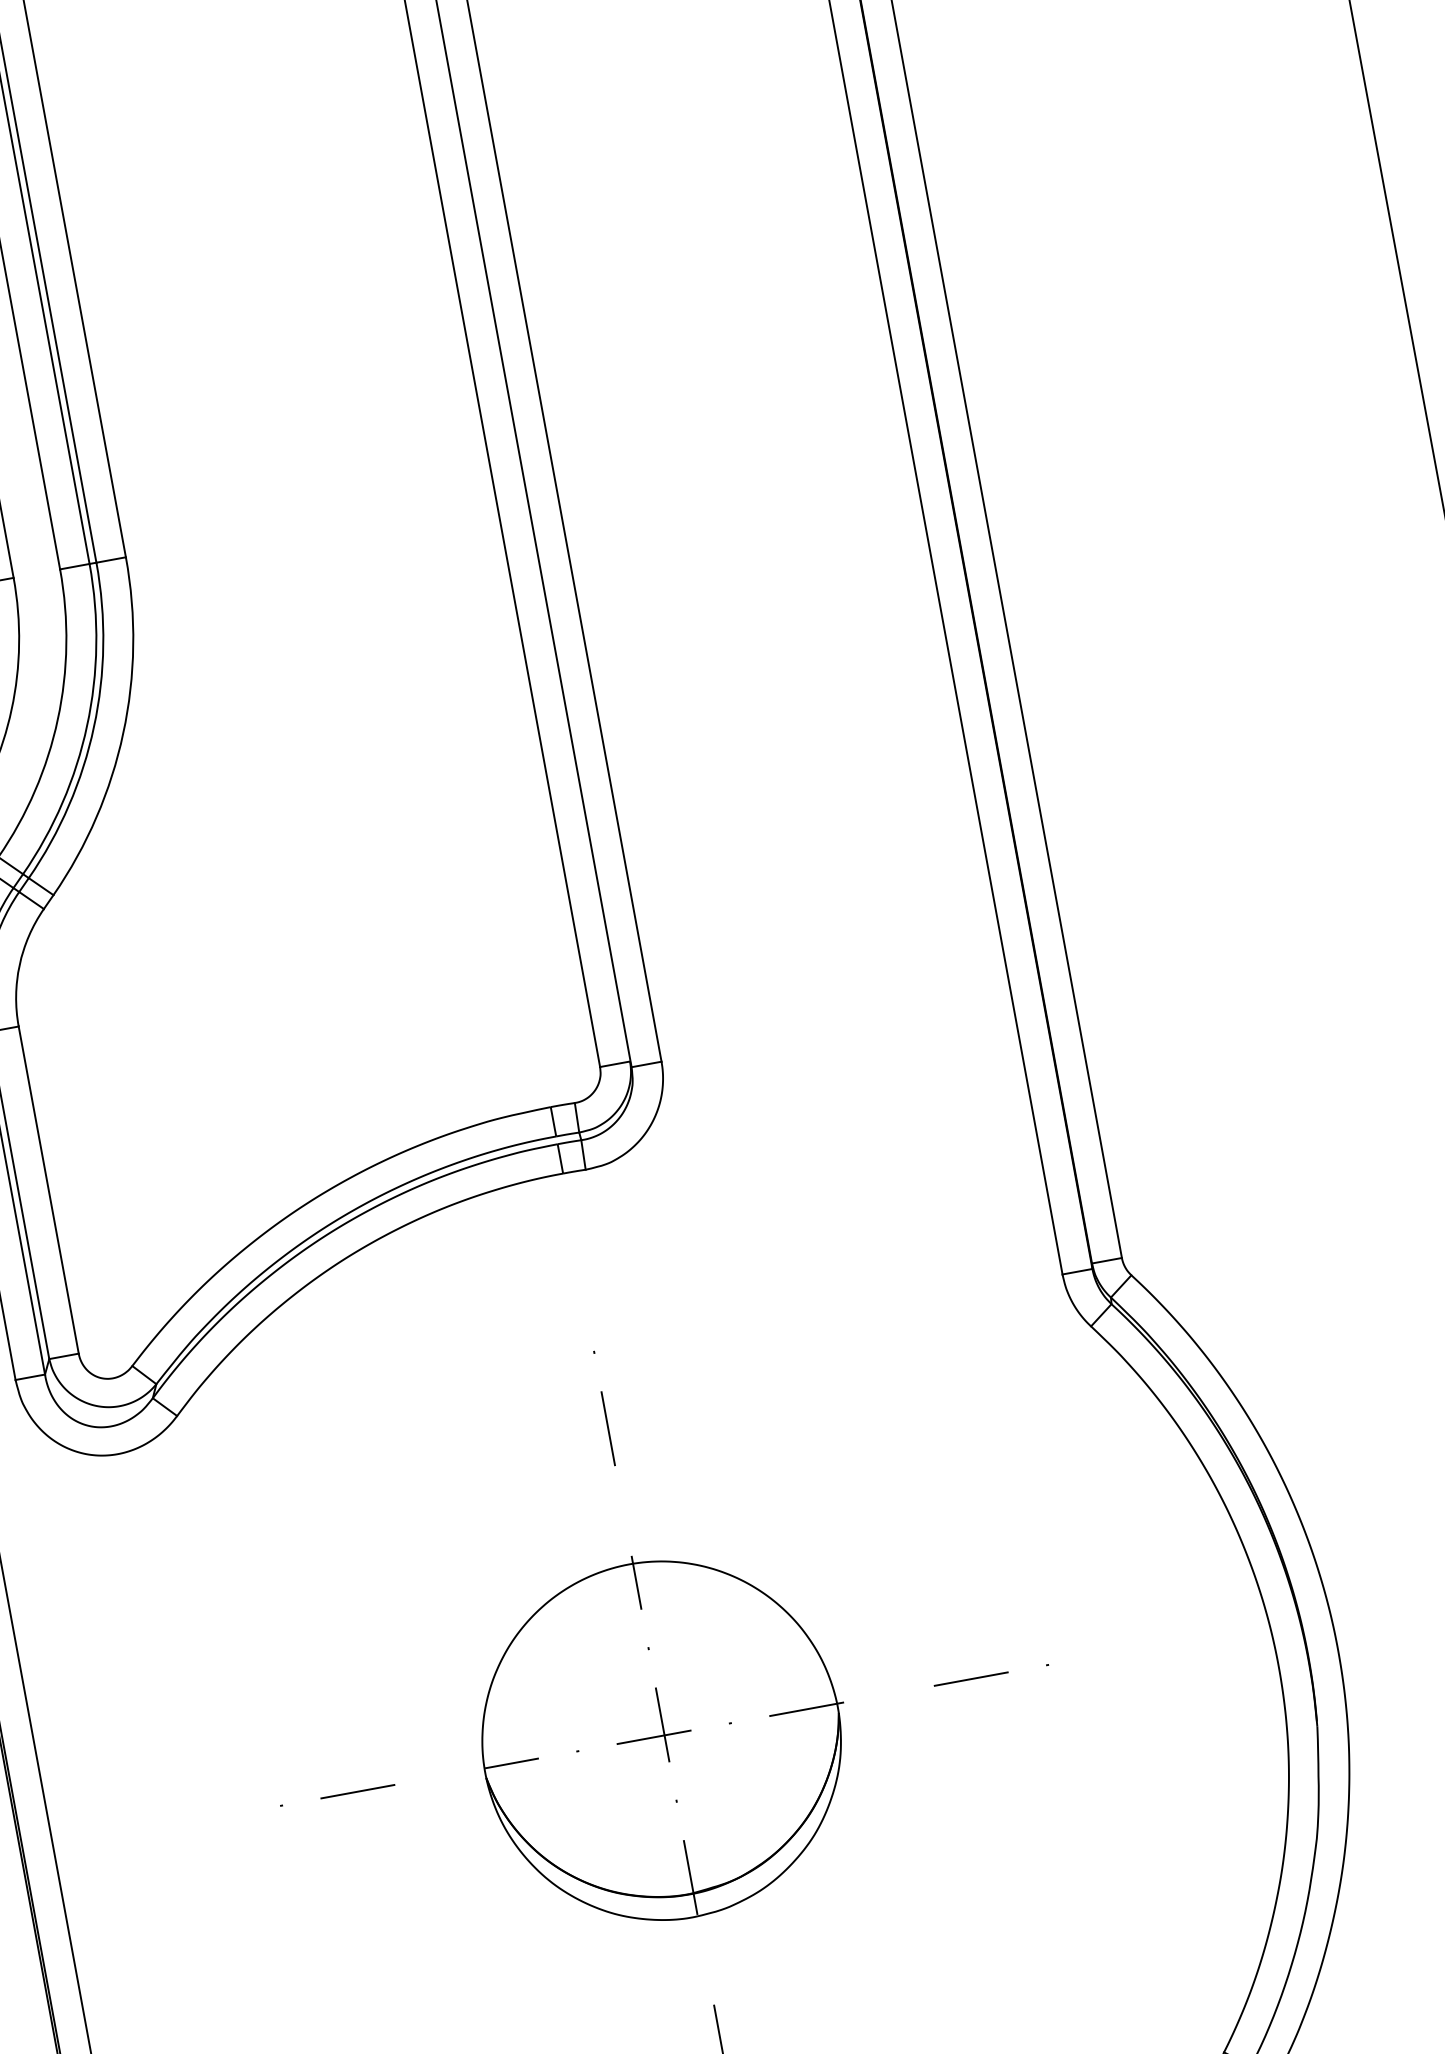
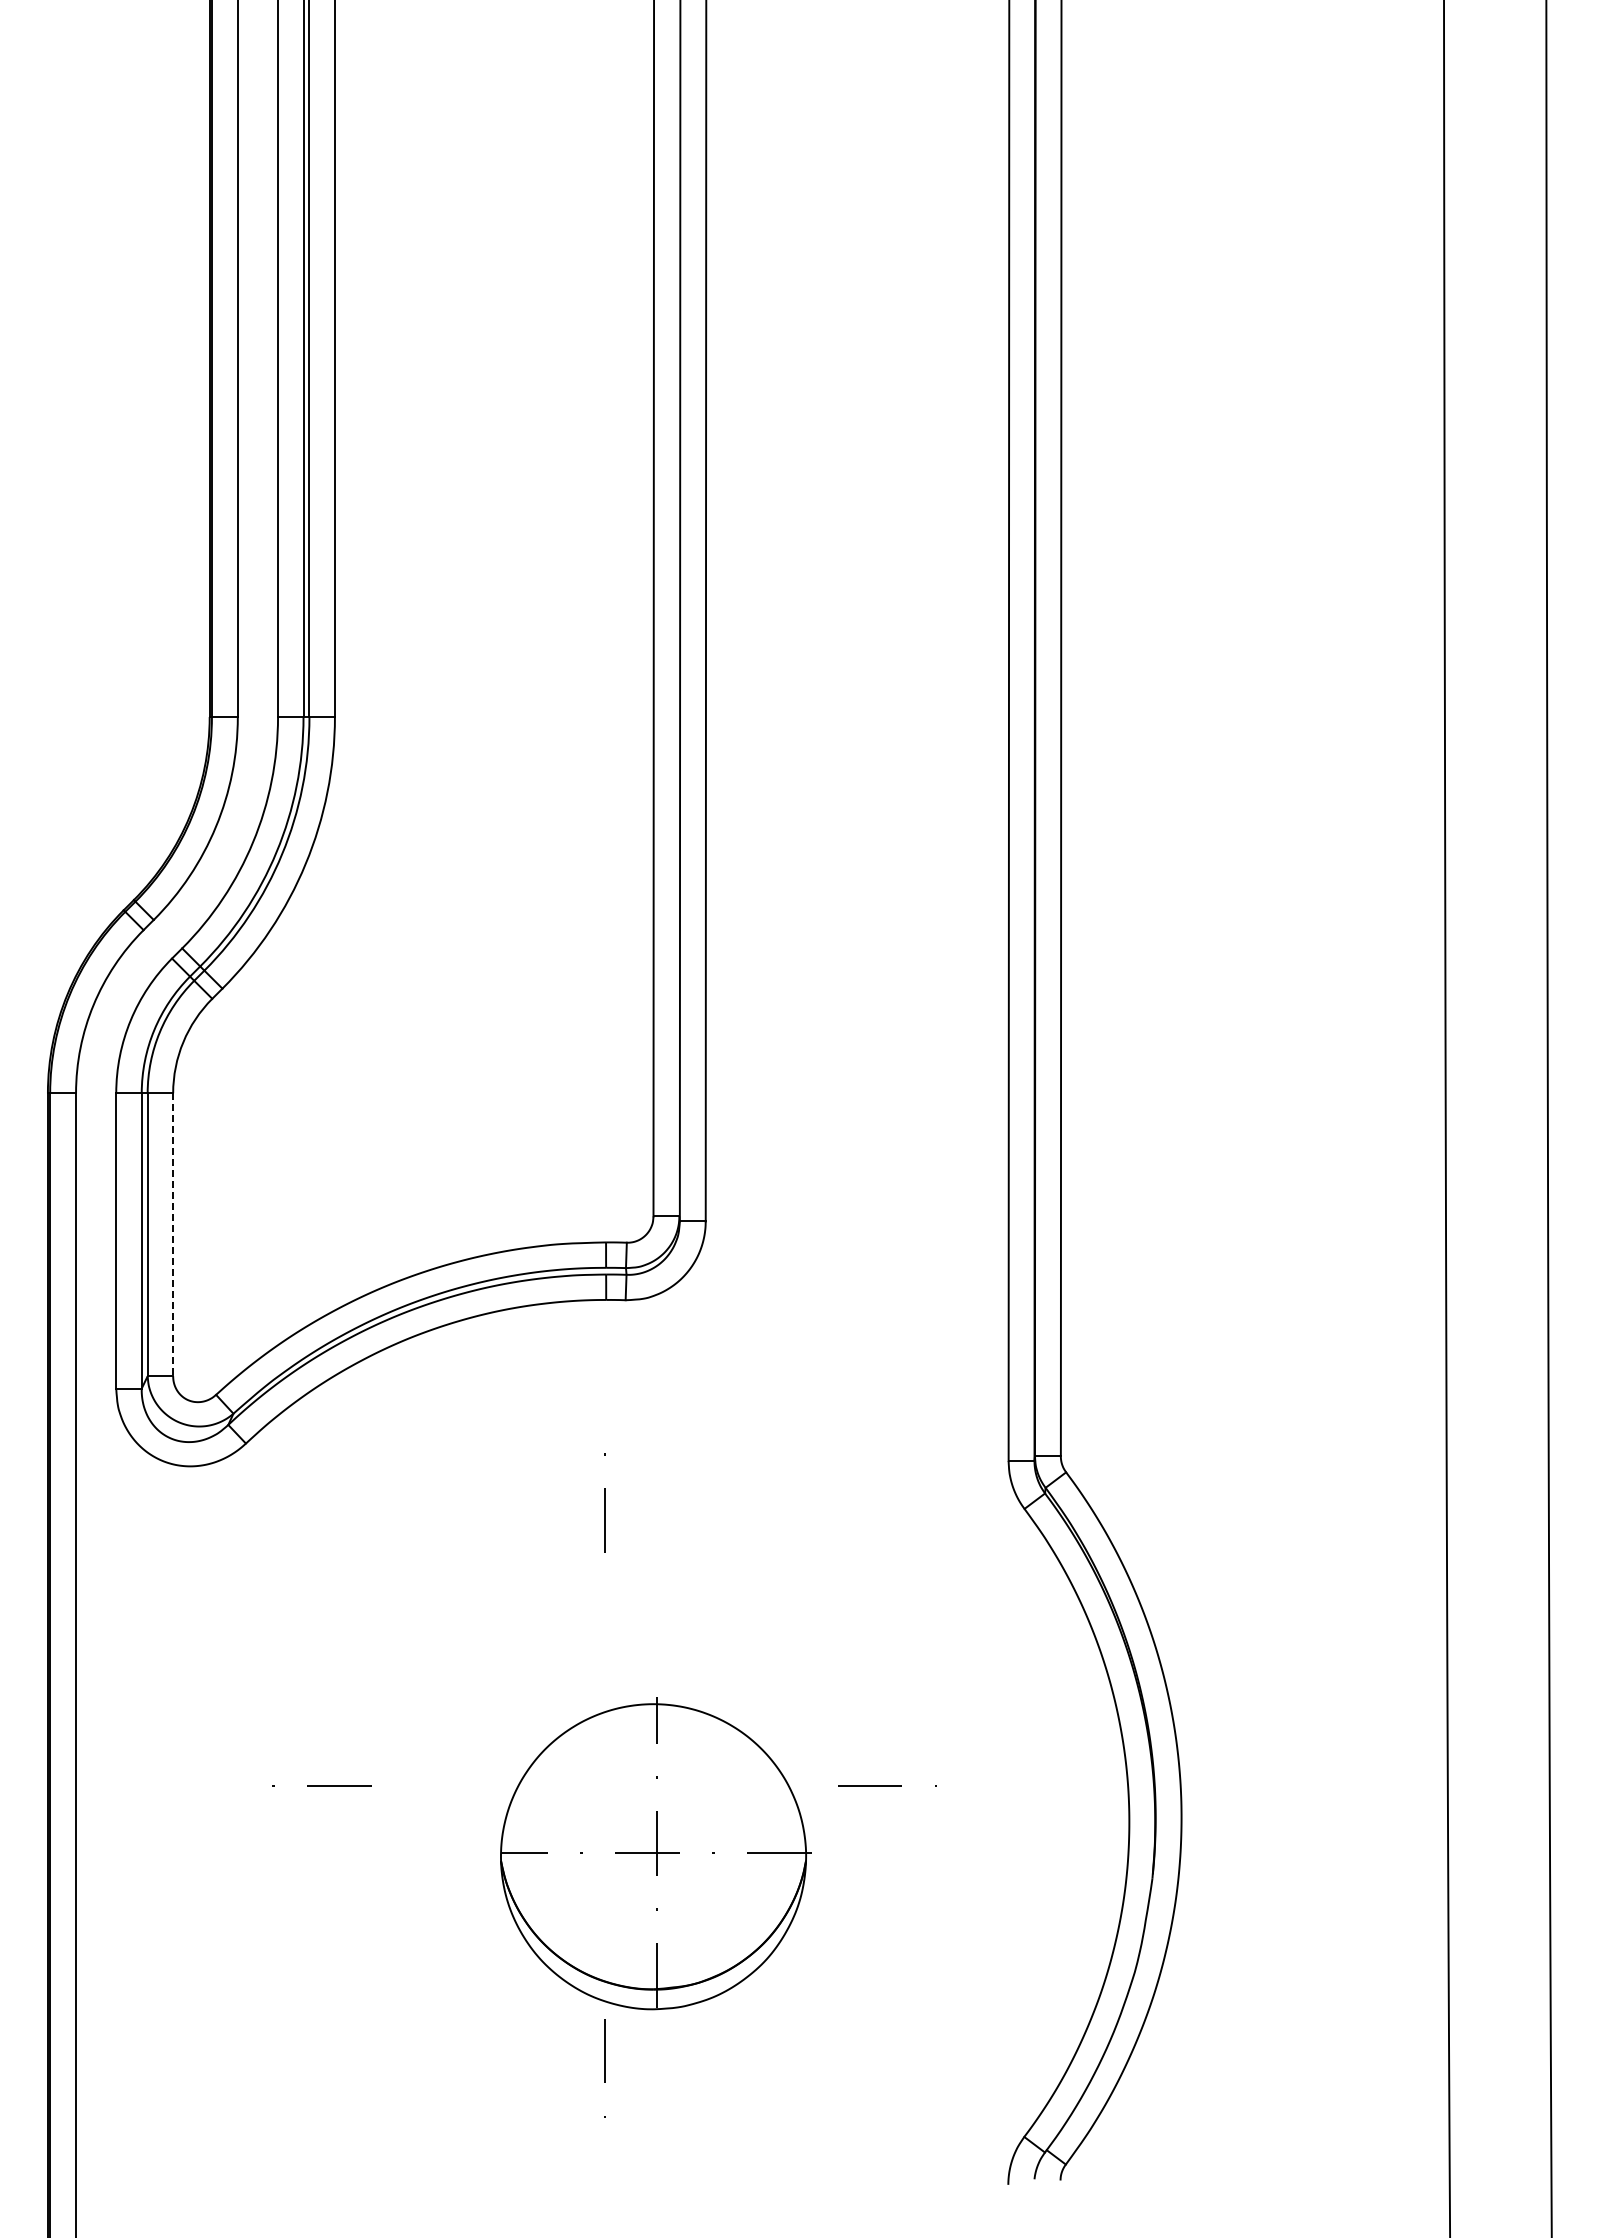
line: (49, 1190) -> (173, 1235), solid -> dashed
part: (663, 1736) -> (655, 1853), moved

